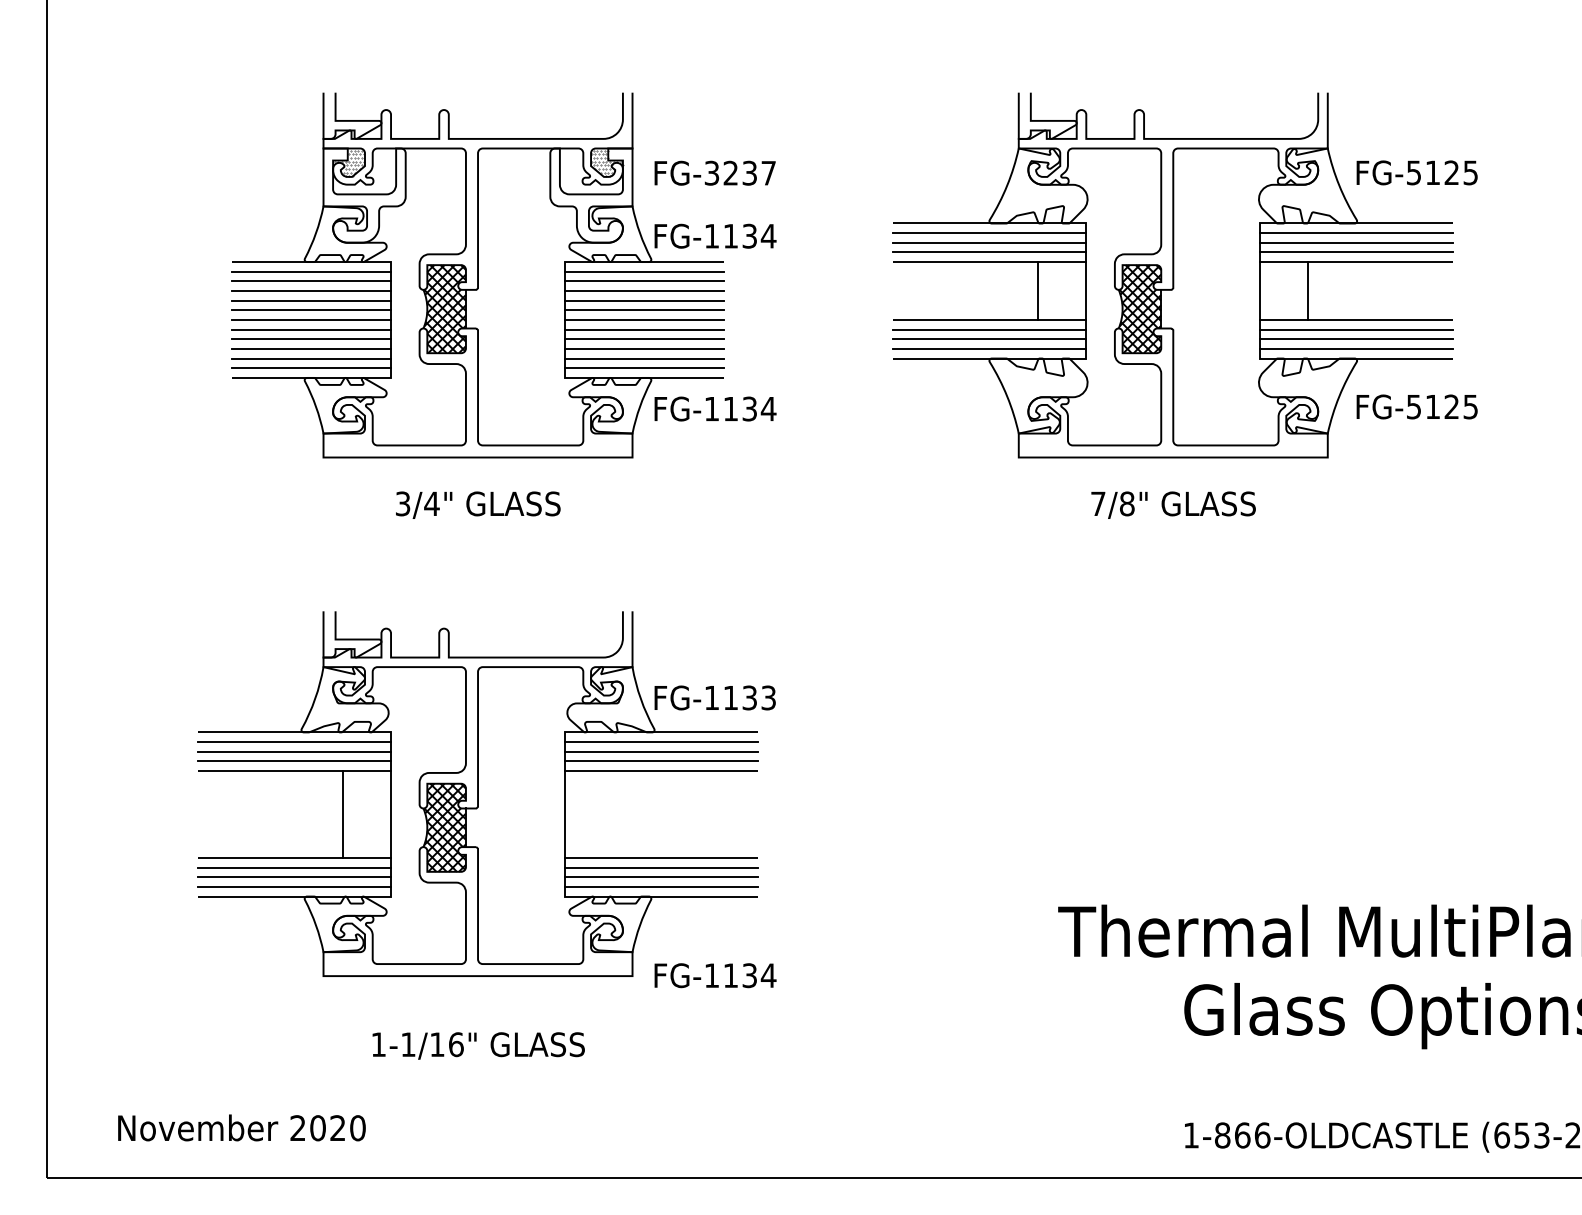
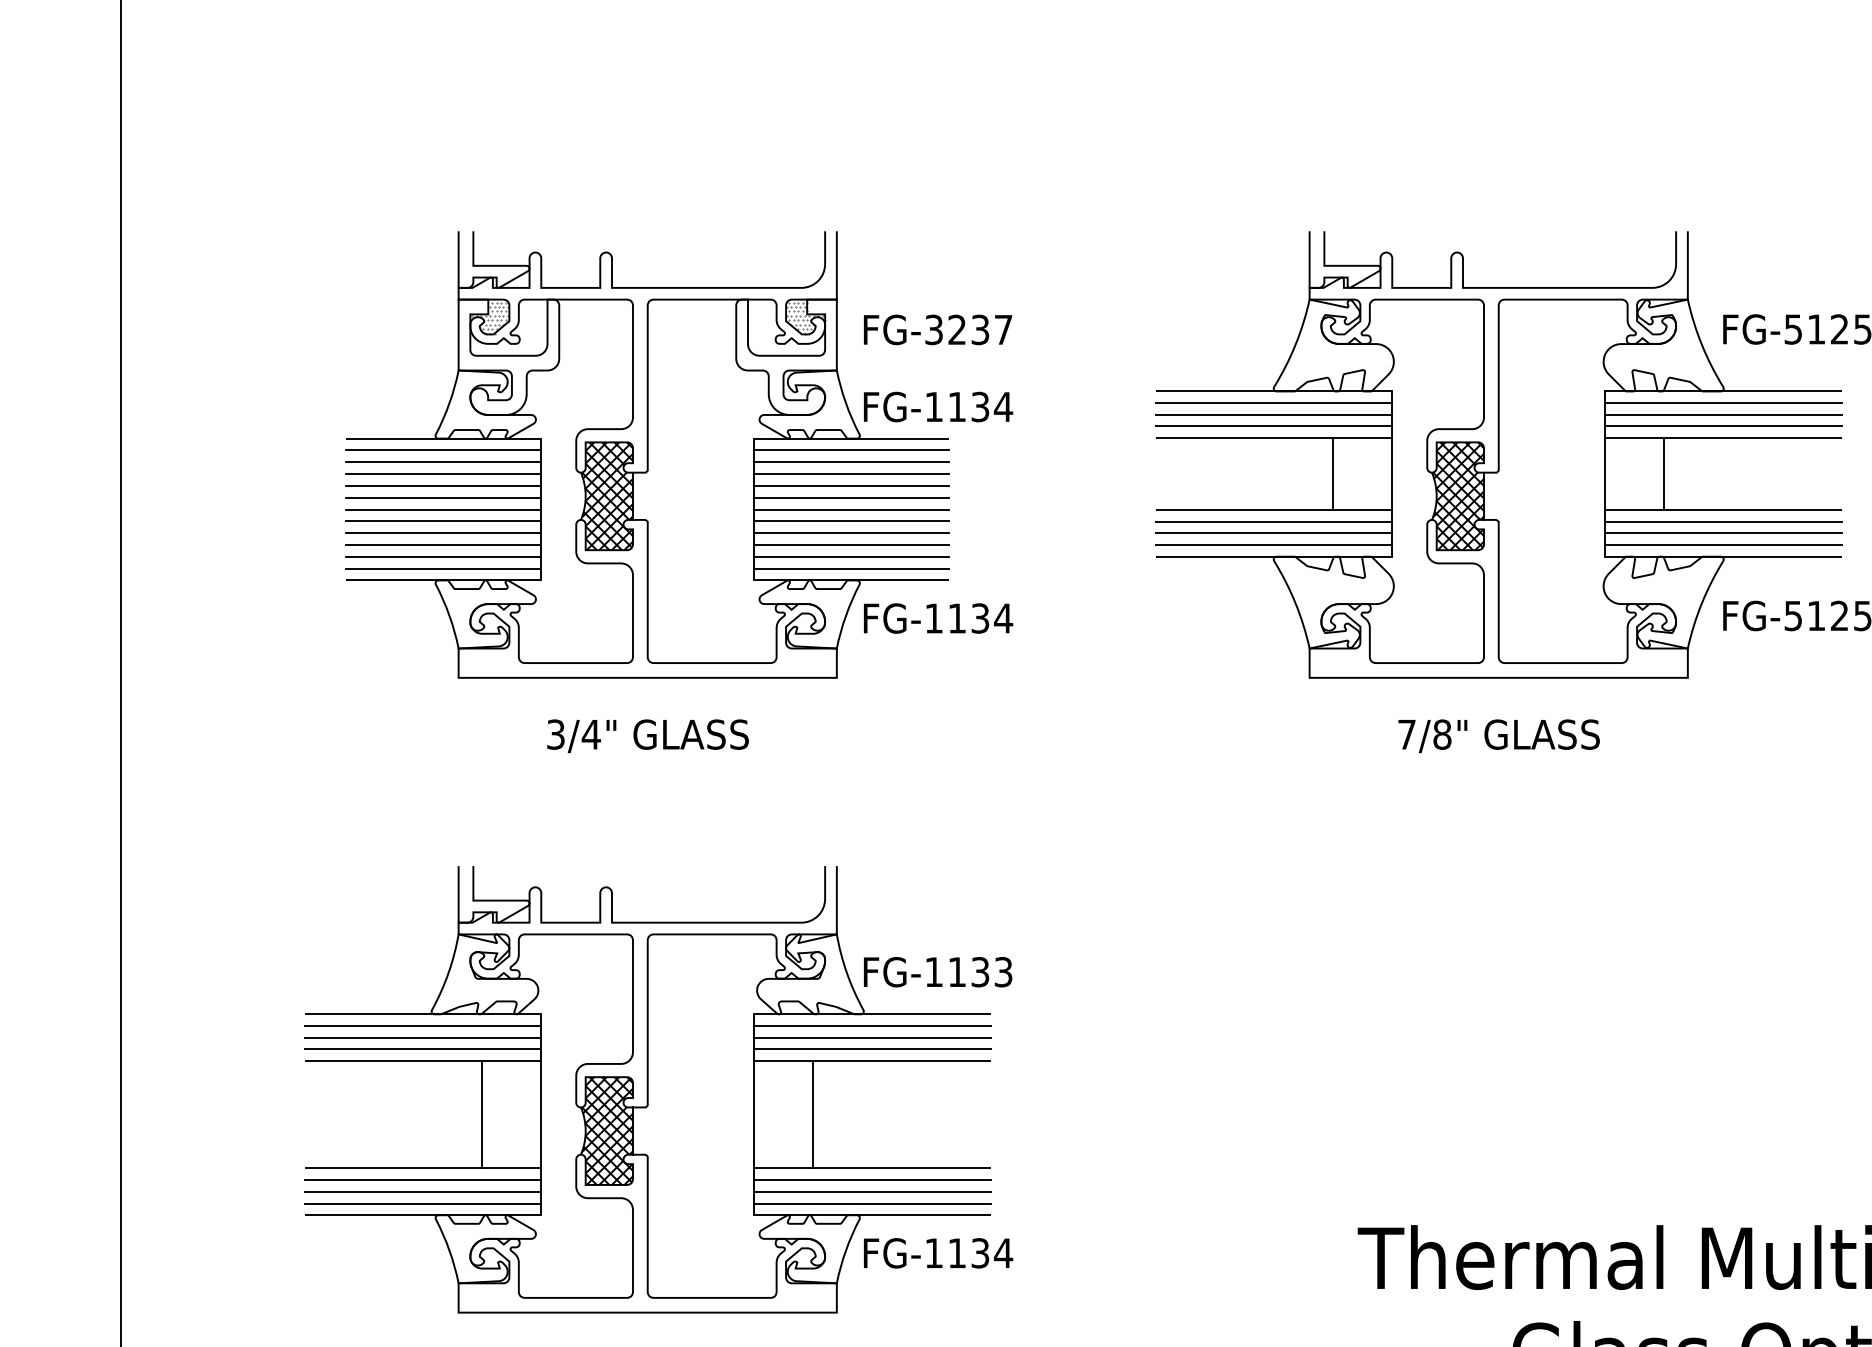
line: (613, 814) -> (813, 1114), added
text: (715, 975) -> (938, 1253), moved

